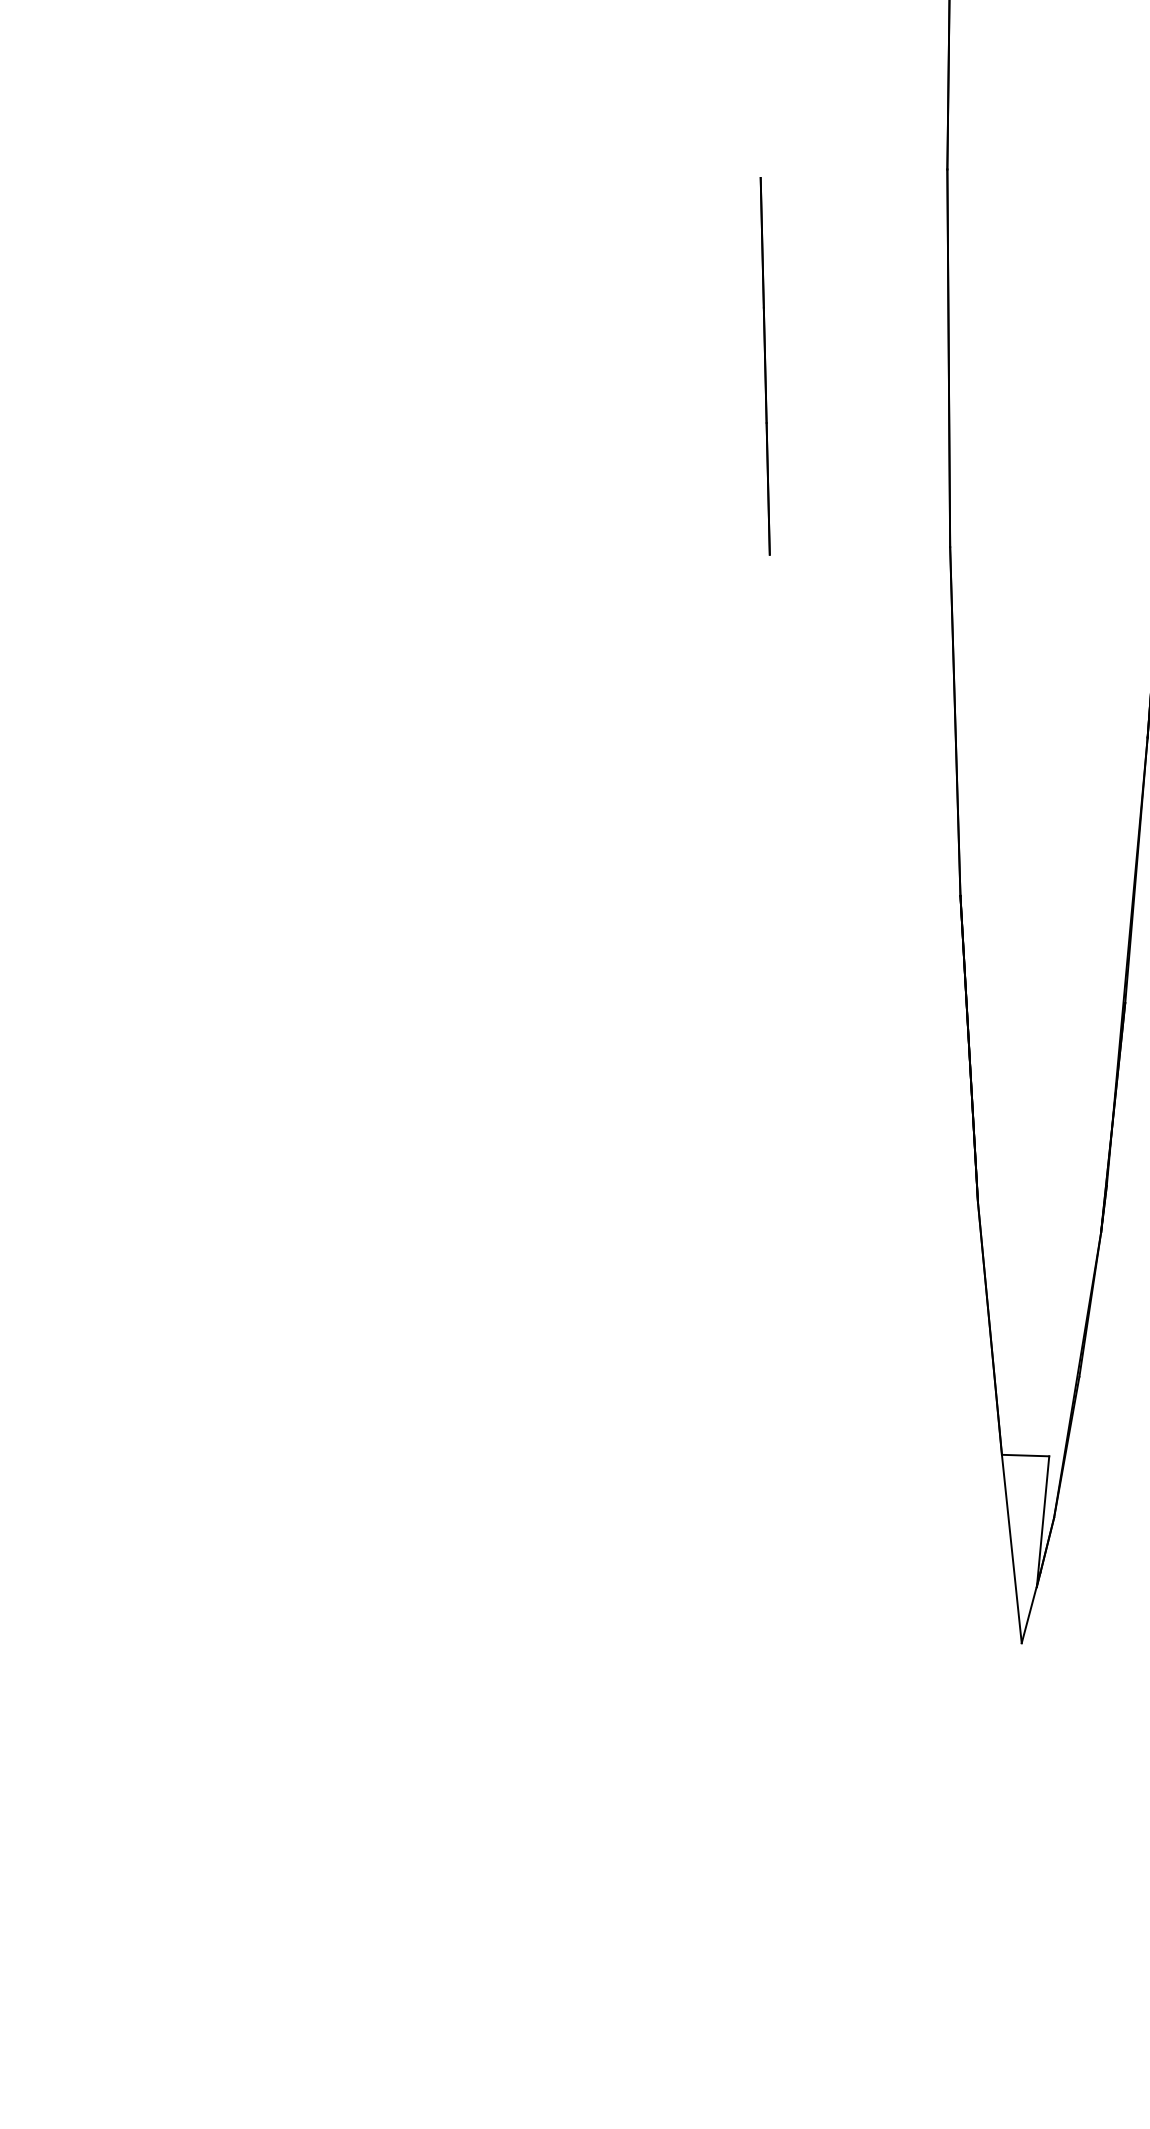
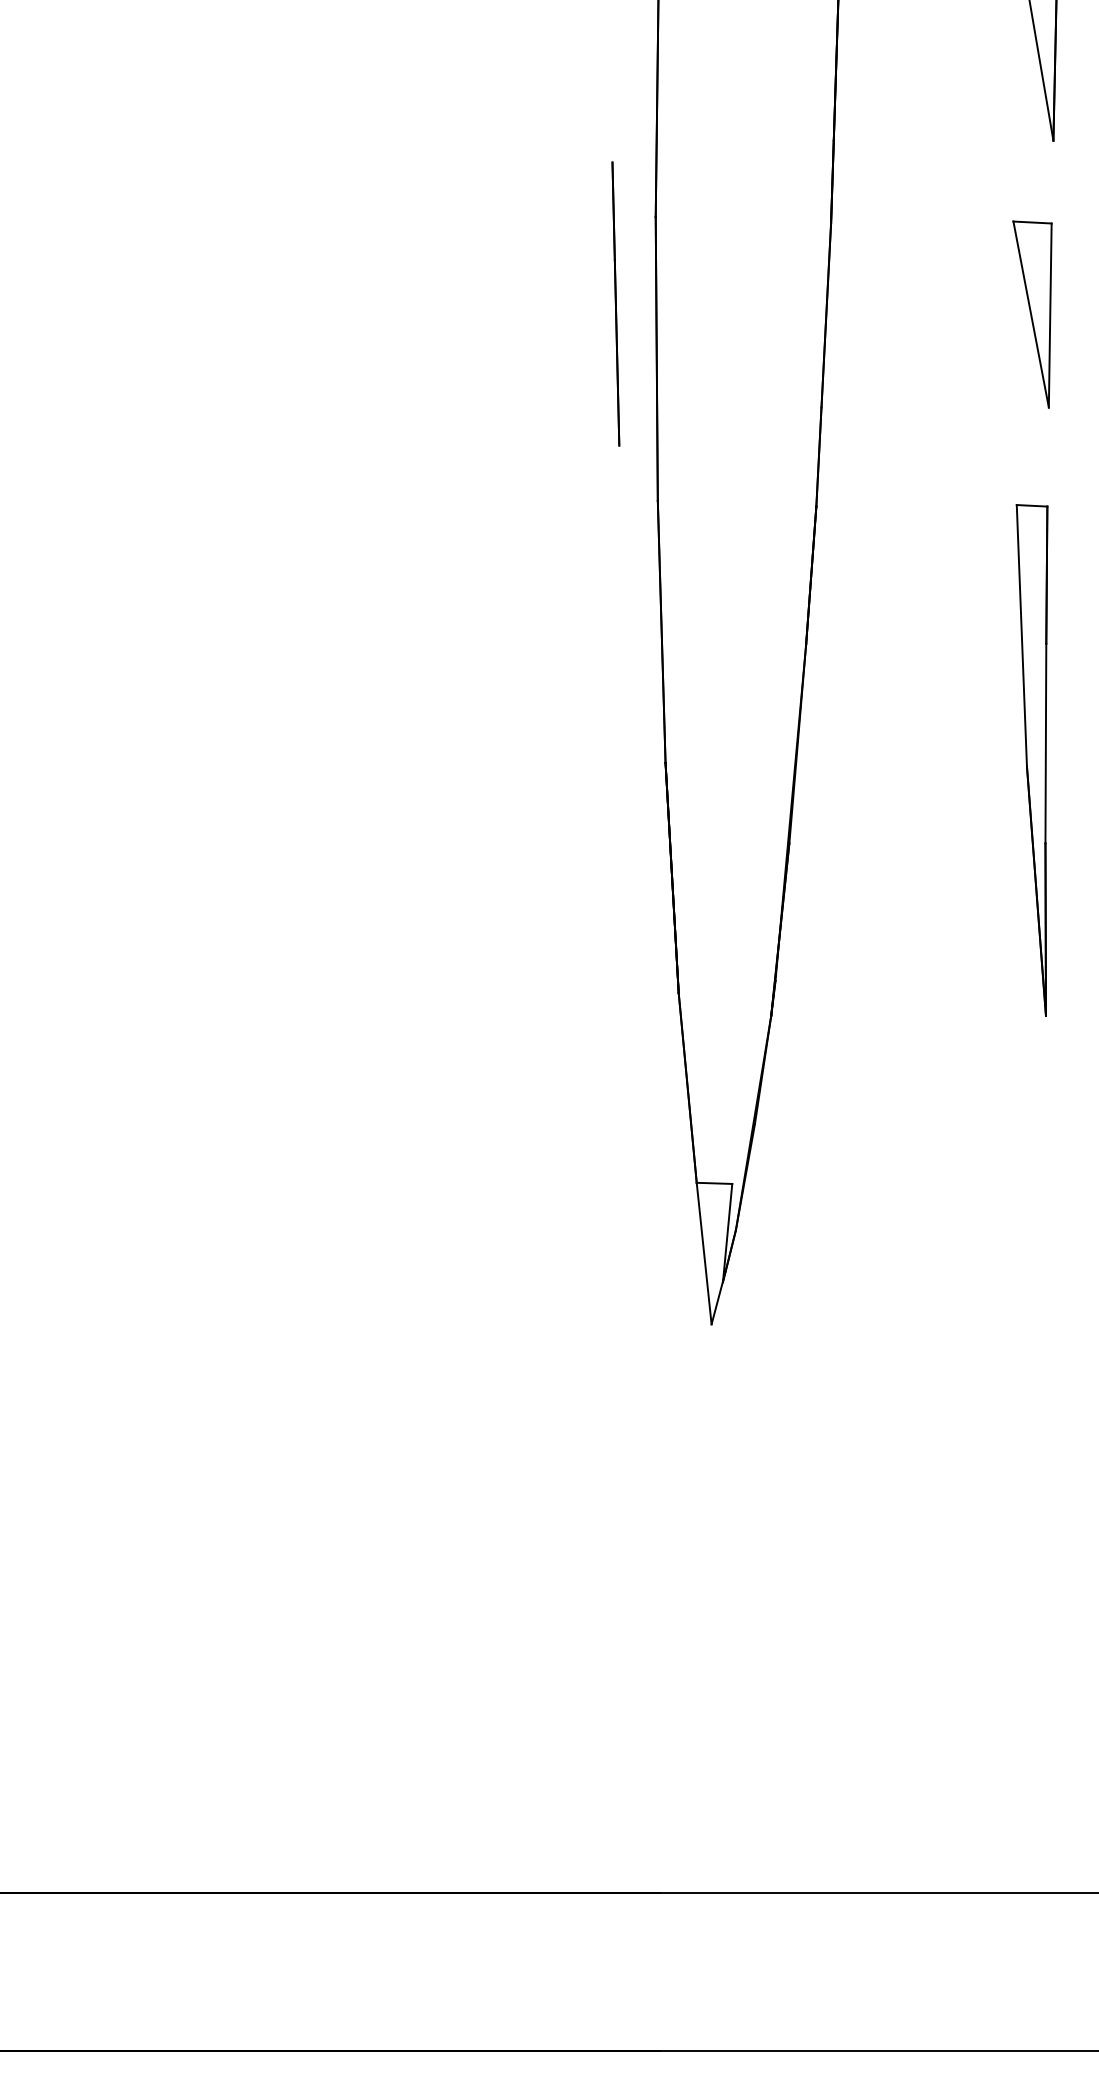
line: (764, 365) -> (615, 303), moved

